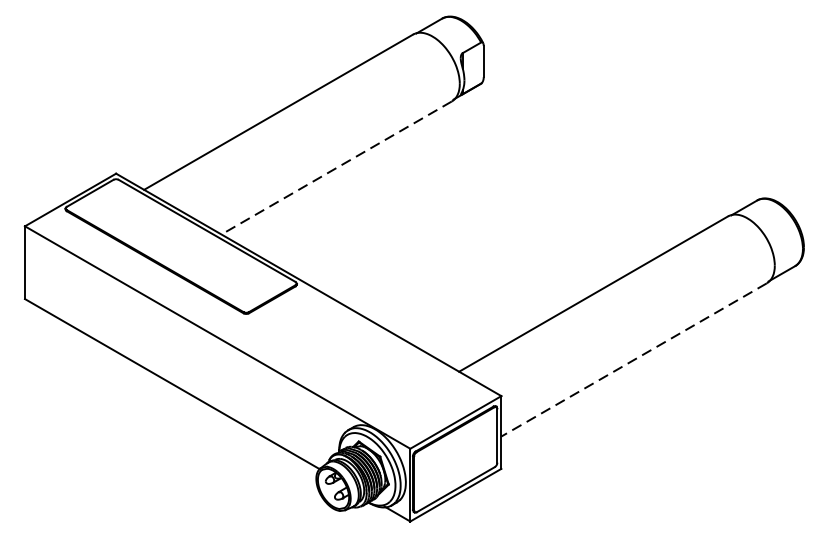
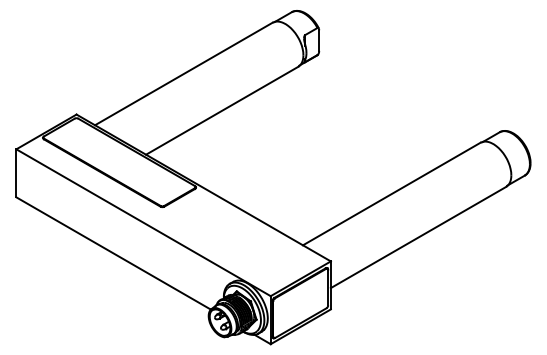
line: (337, 167) -> (222, 110), dashed -> solid
line: (634, 359) -> (418, 237), dashed -> solid

